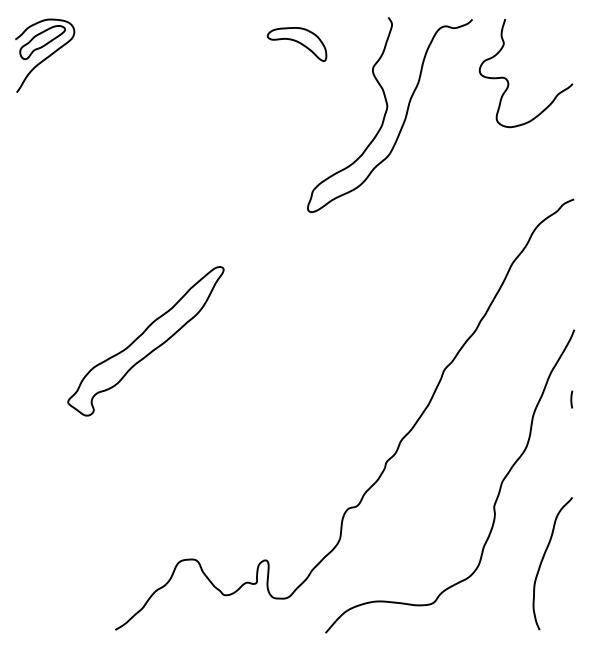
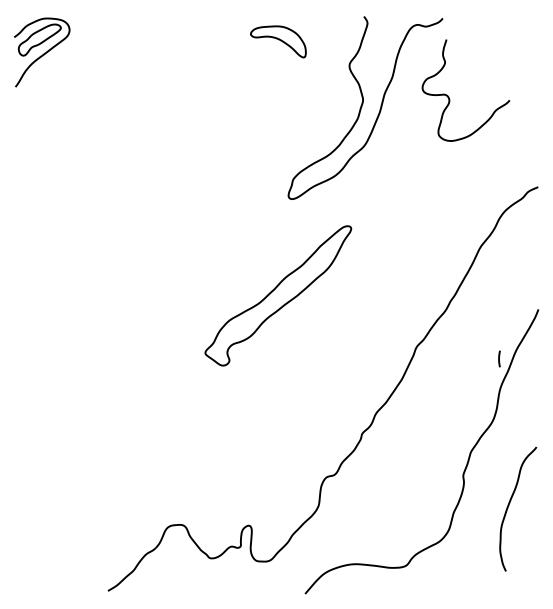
curve: (509, 82) -> (450, 99), moved
part: (145, 341) -> (277, 296), moved
line: (571, 399) -> (499, 358), moved
curve: (543, 559) -> (509, 505), moved

